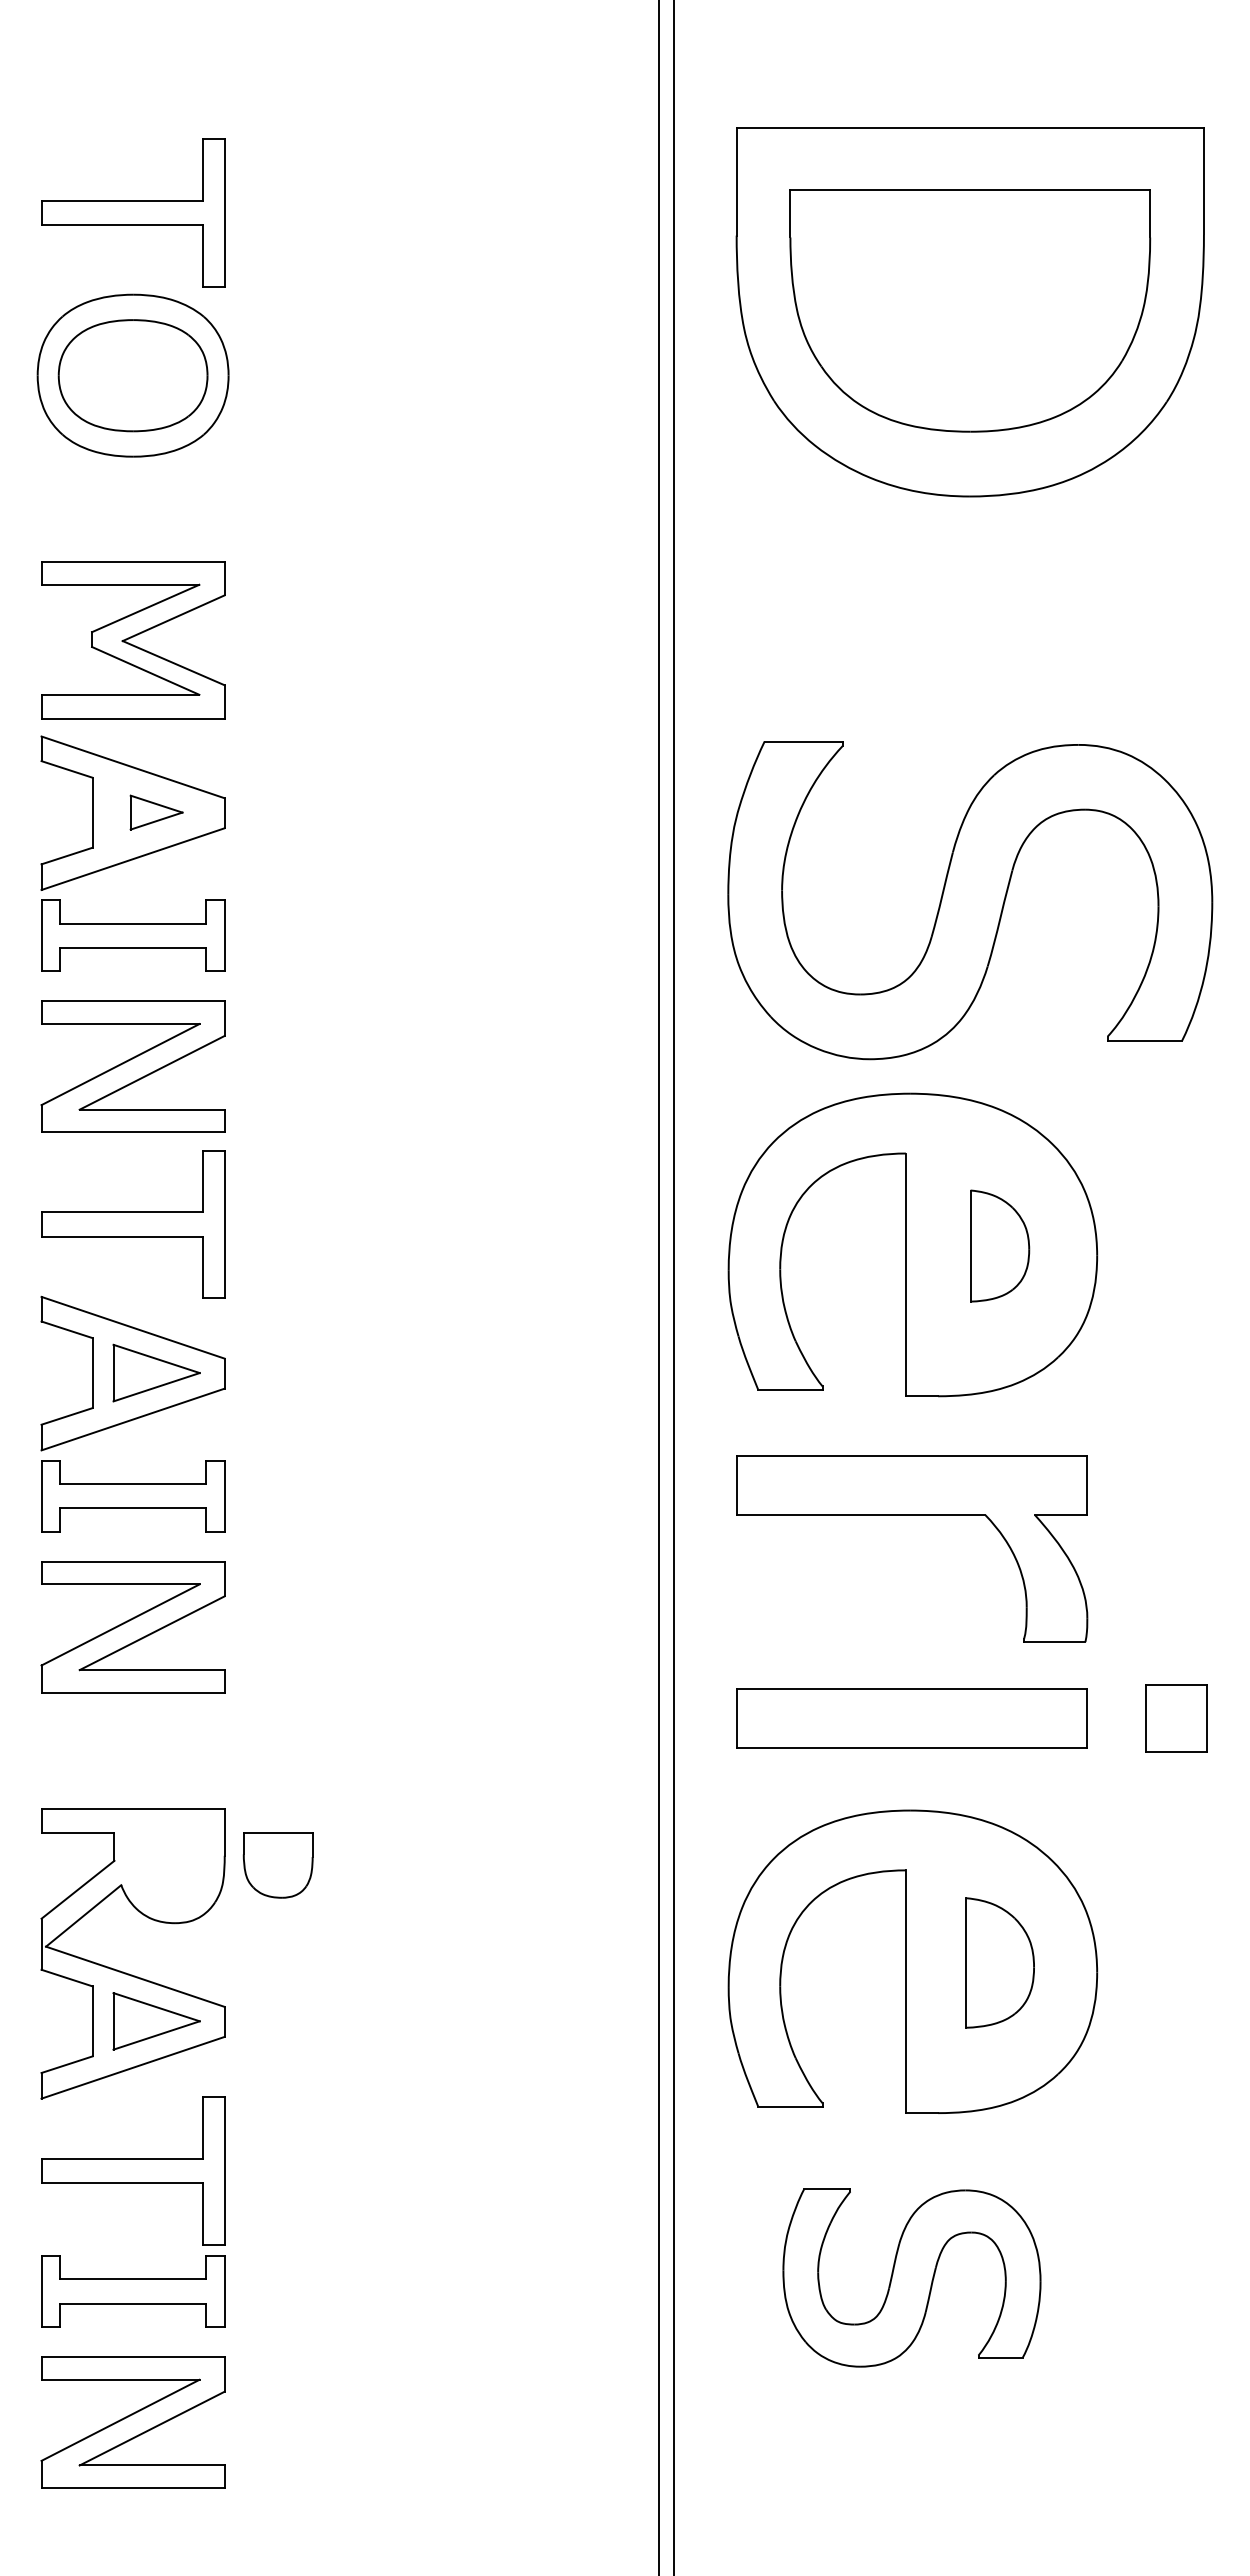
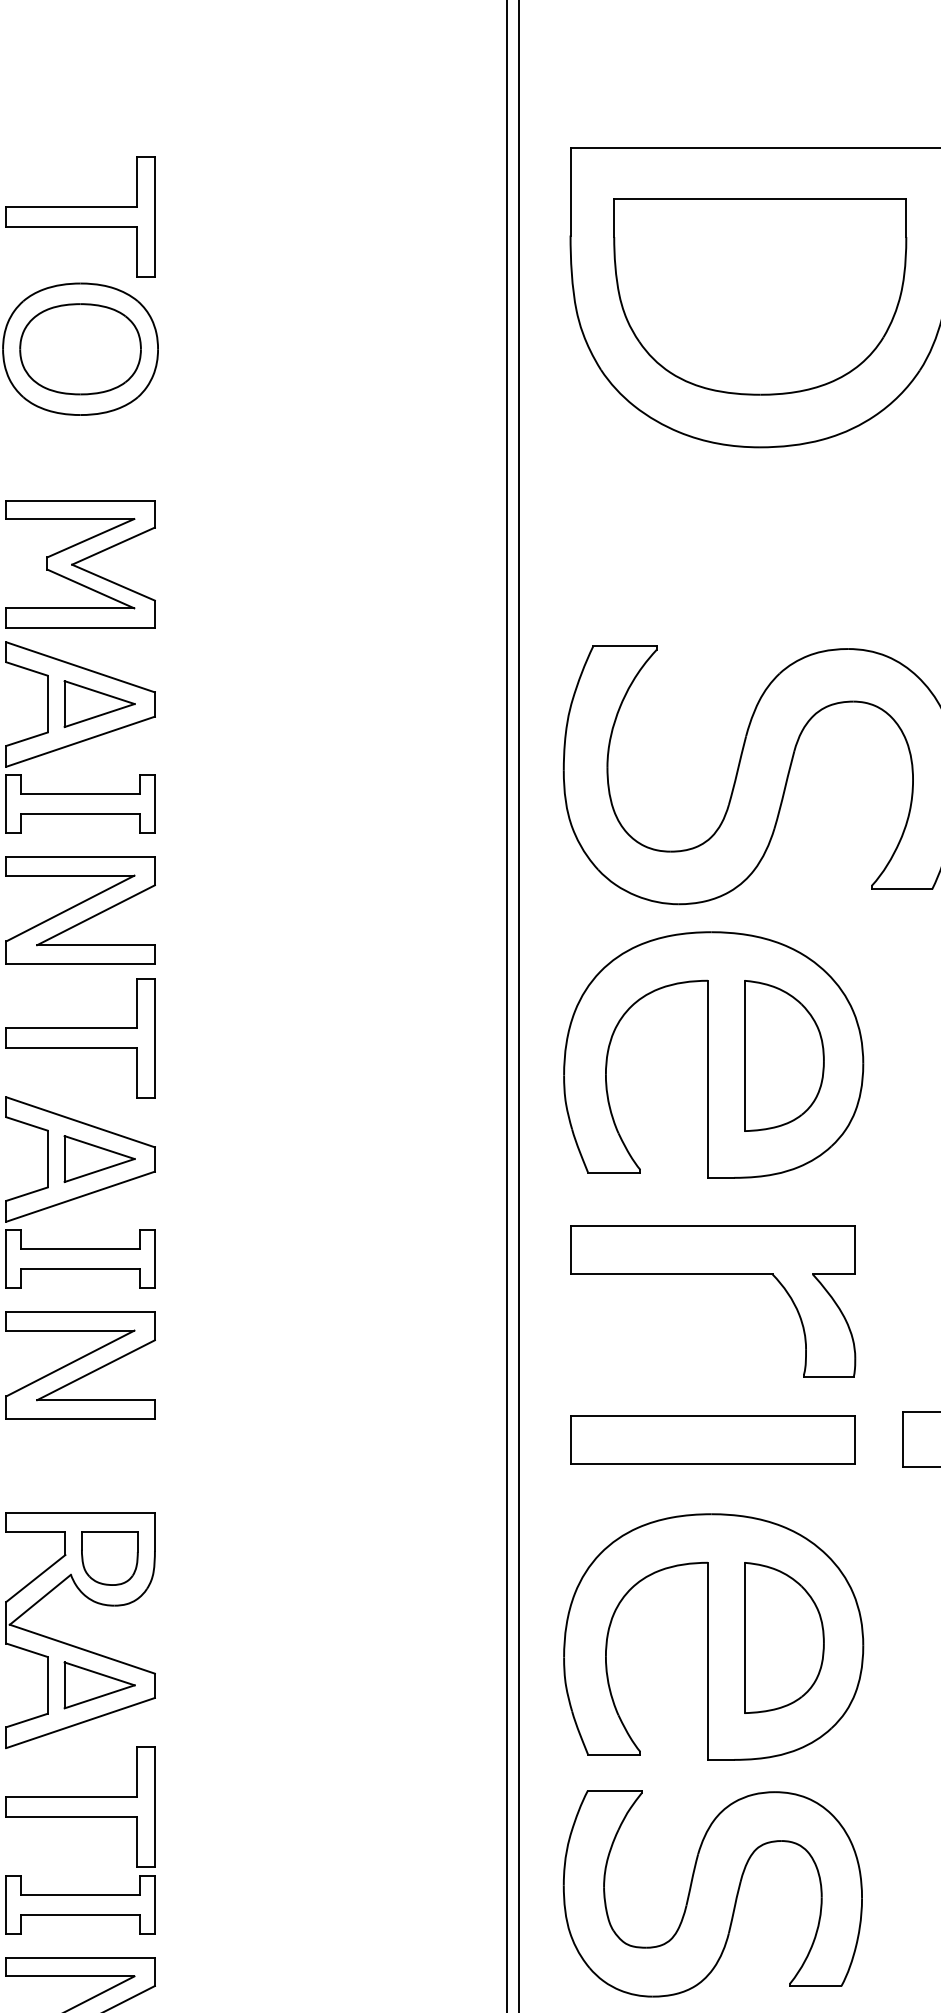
part: (156, 812) -> (99, 703), size x1.67
part: (999, 1245) -> (783, 1055), size x1.67
part: (277, 1865) -> (109, 1558), moved
part: (999, 1962) -> (783, 1637), size x1.43
part: (911, 2277) -> (712, 1893), size x1.43

